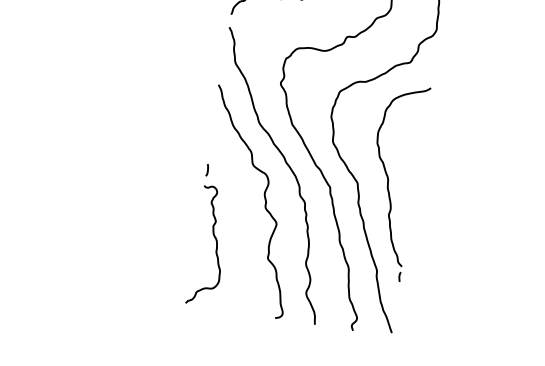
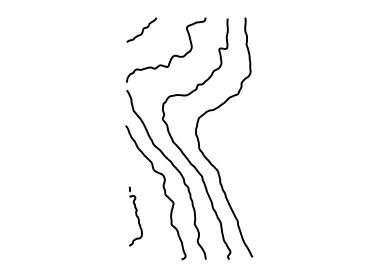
part: (392, 180) -> (238, 166), removed
part: (210, 235) -> (135, 216), size x0.7

